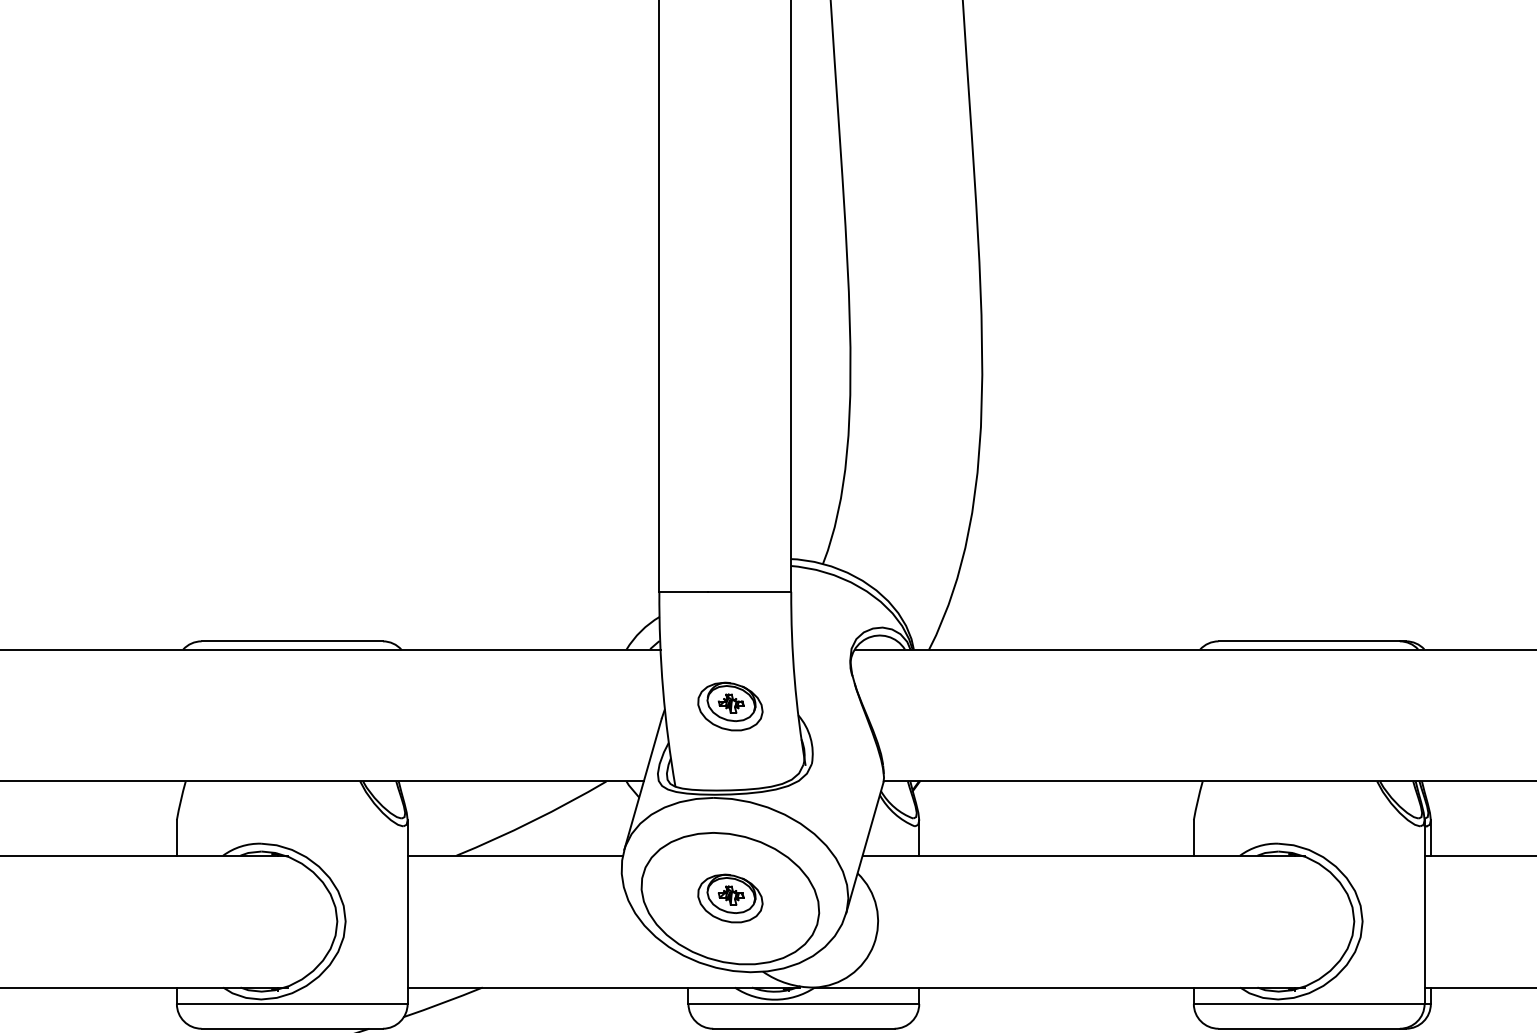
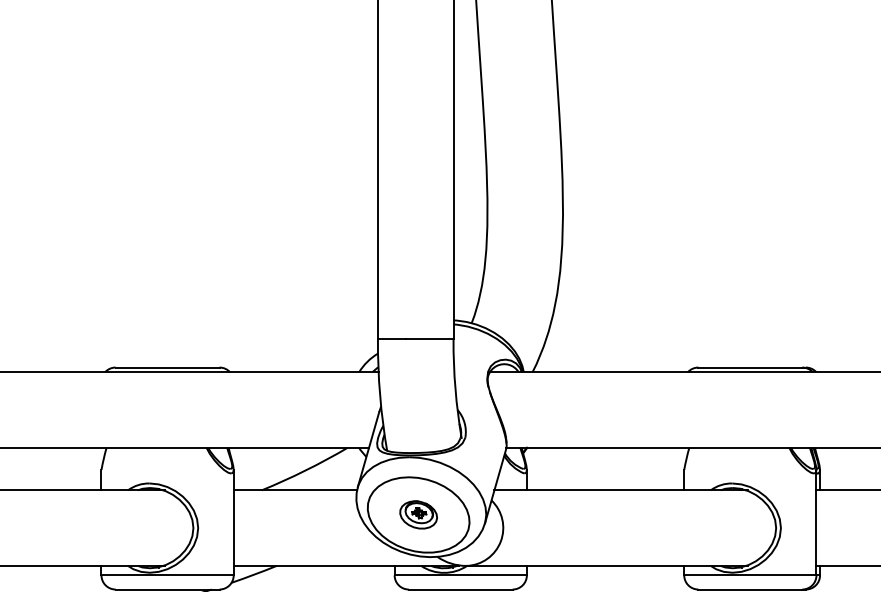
part: (730, 705) -> (418, 404), removed

